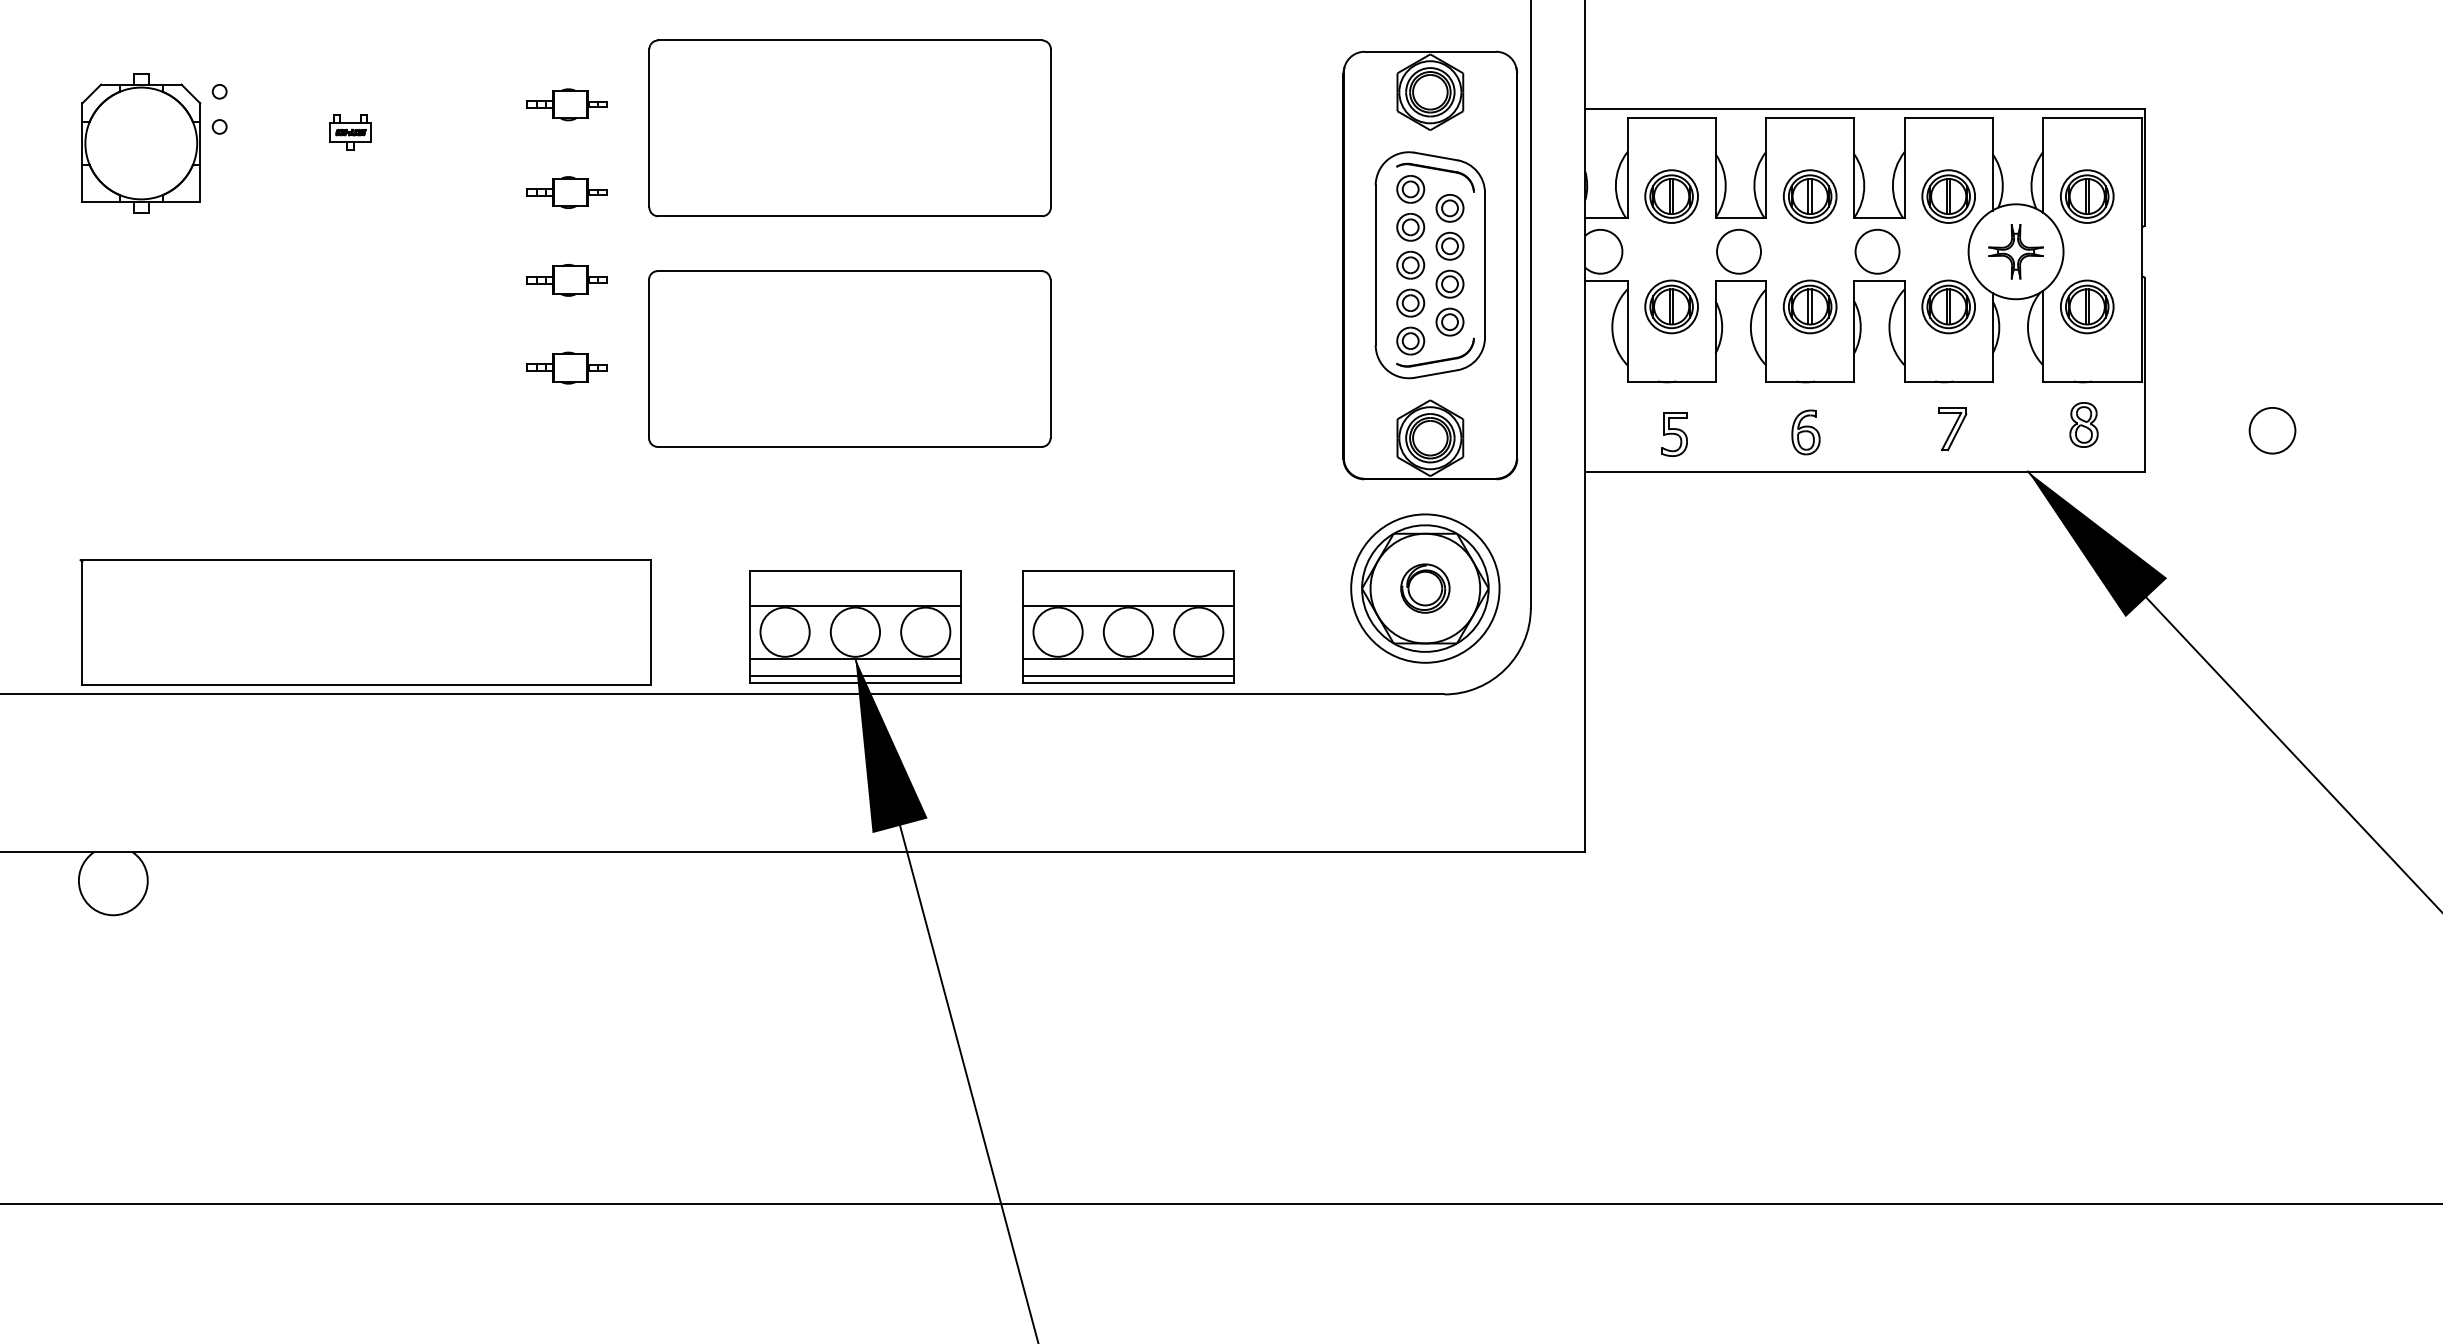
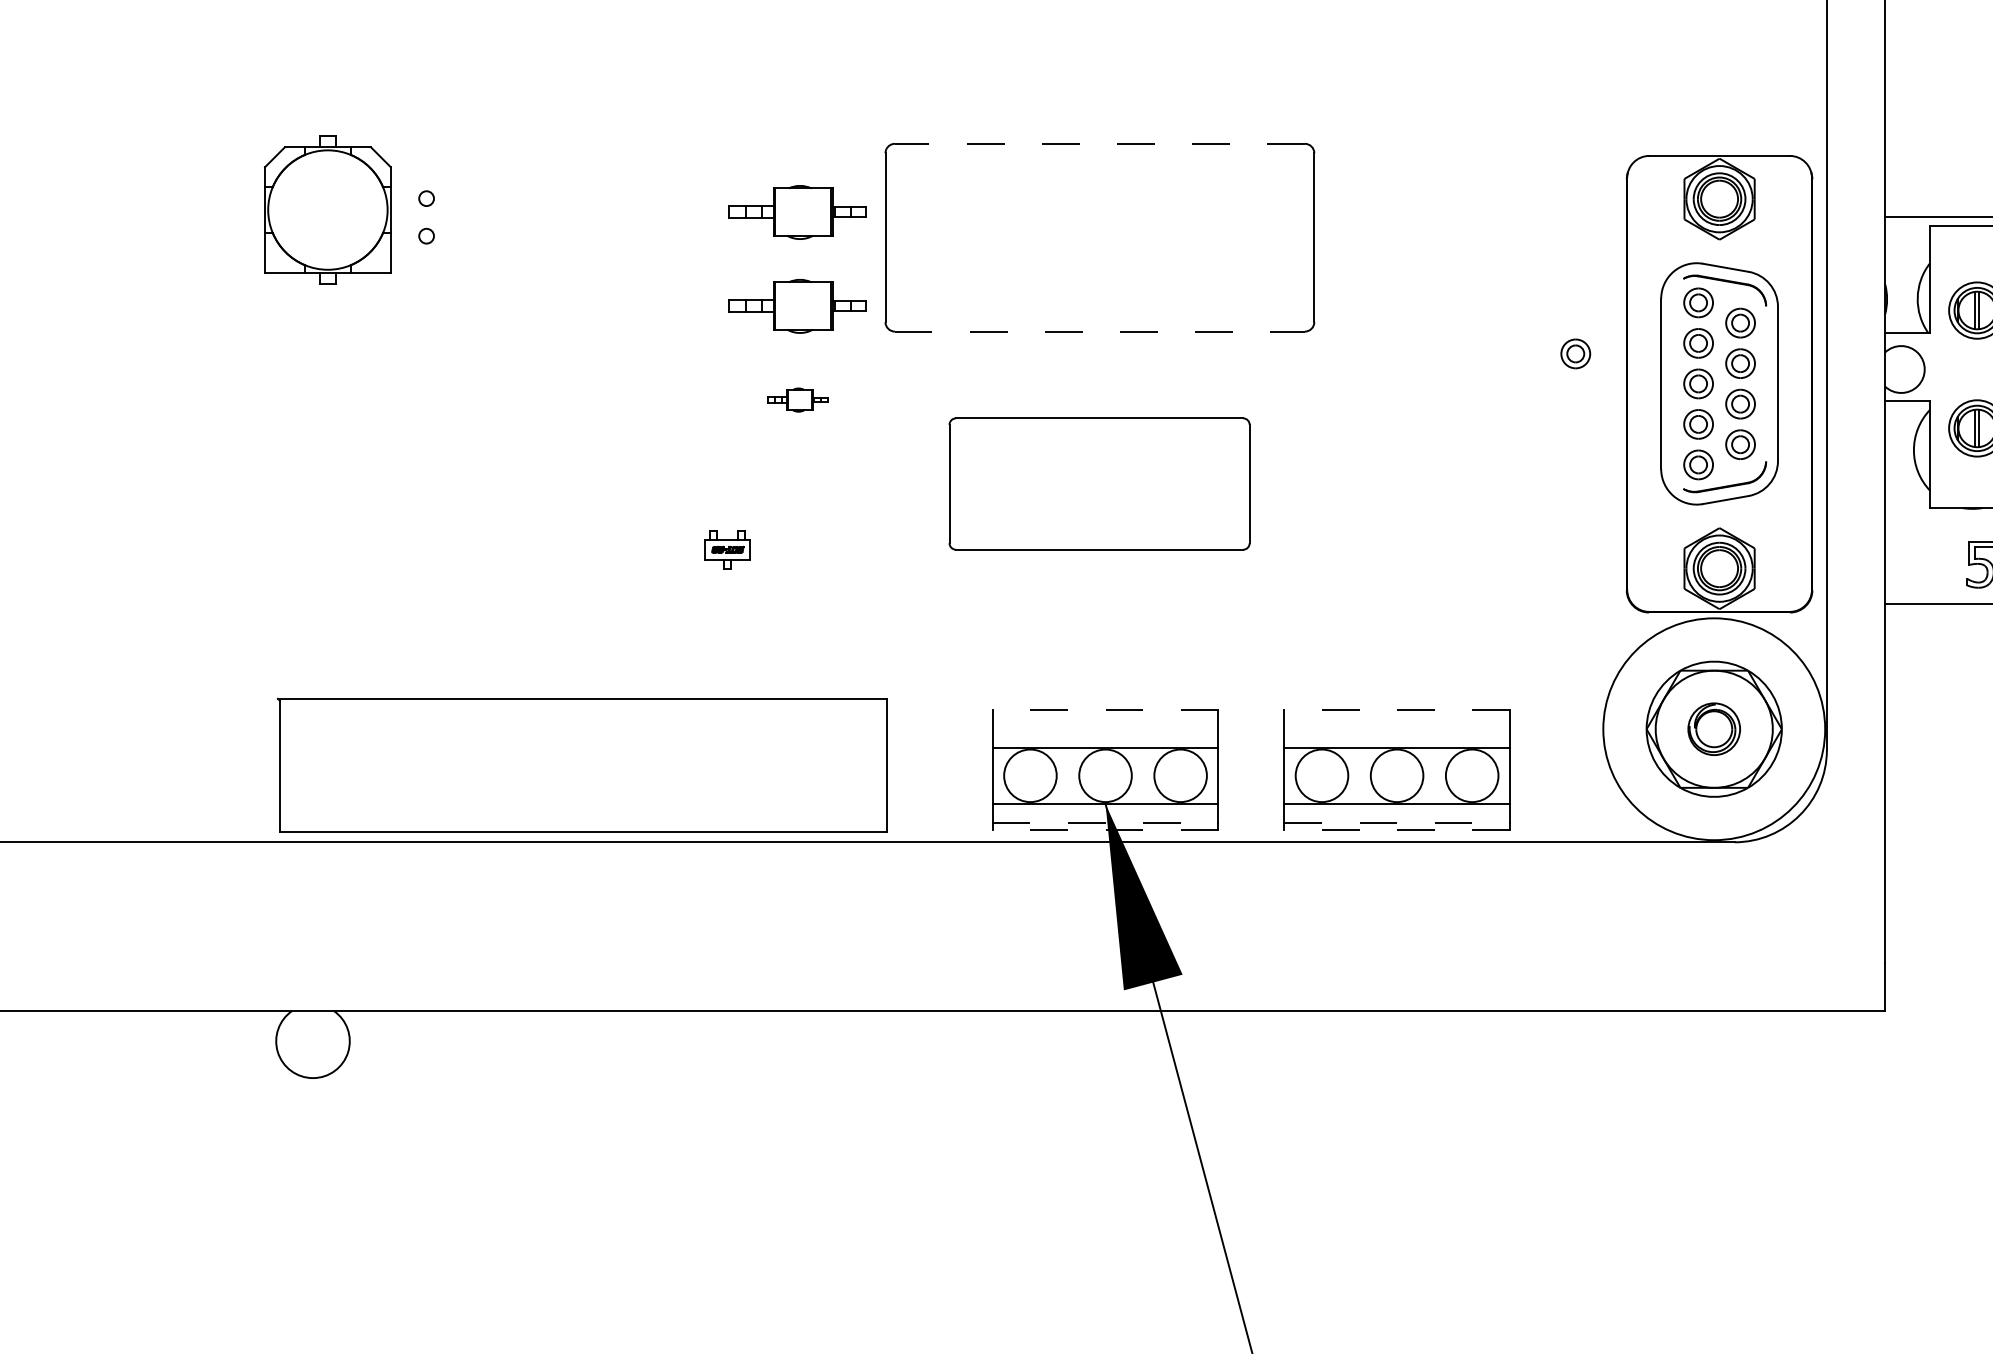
line: (850, 40) -> (1100, 143), solid -> dashed
part: (566, 104) -> (796, 212), size x1.6
part: (350, 132) -> (727, 549), moved
part: (141, 143) -> (328, 210), moved
part: (566, 192) -> (796, 306), size x1.6
line: (850, 216) -> (1100, 331), solid -> dashed
part: (1295, 236) -> (1575, 353), added
part: (566, 280) -> (796, 400), size x0.7
part: (849, 358) -> (1099, 483), size x0.7
part: (566, 367) -> (796, 493), removed
line: (854, 570) -> (1104, 709), solid -> dashed
line: (1127, 570) -> (1396, 709), solid -> dashed
circle: (1425, 588) -> (1714, 729), size x1.4
line: (855, 676) -> (1105, 823), solid -> dashed
line: (1128, 676) -> (1397, 823), solid -> dashed
line: (854, 683) -> (1104, 830), solid -> dashed
line: (1127, 683) -> (1396, 830), solid -> dashed

